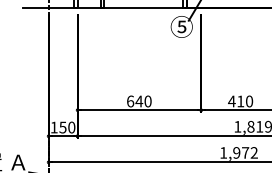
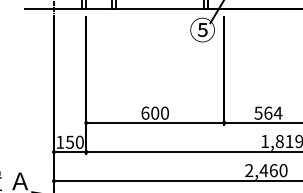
text: (139, 101) -> (155, 113), 640 -> 600
text: (240, 101) -> (268, 113), 410 -> 564
text: (238, 152) -> (265, 170), 1,972 -> 2,460

